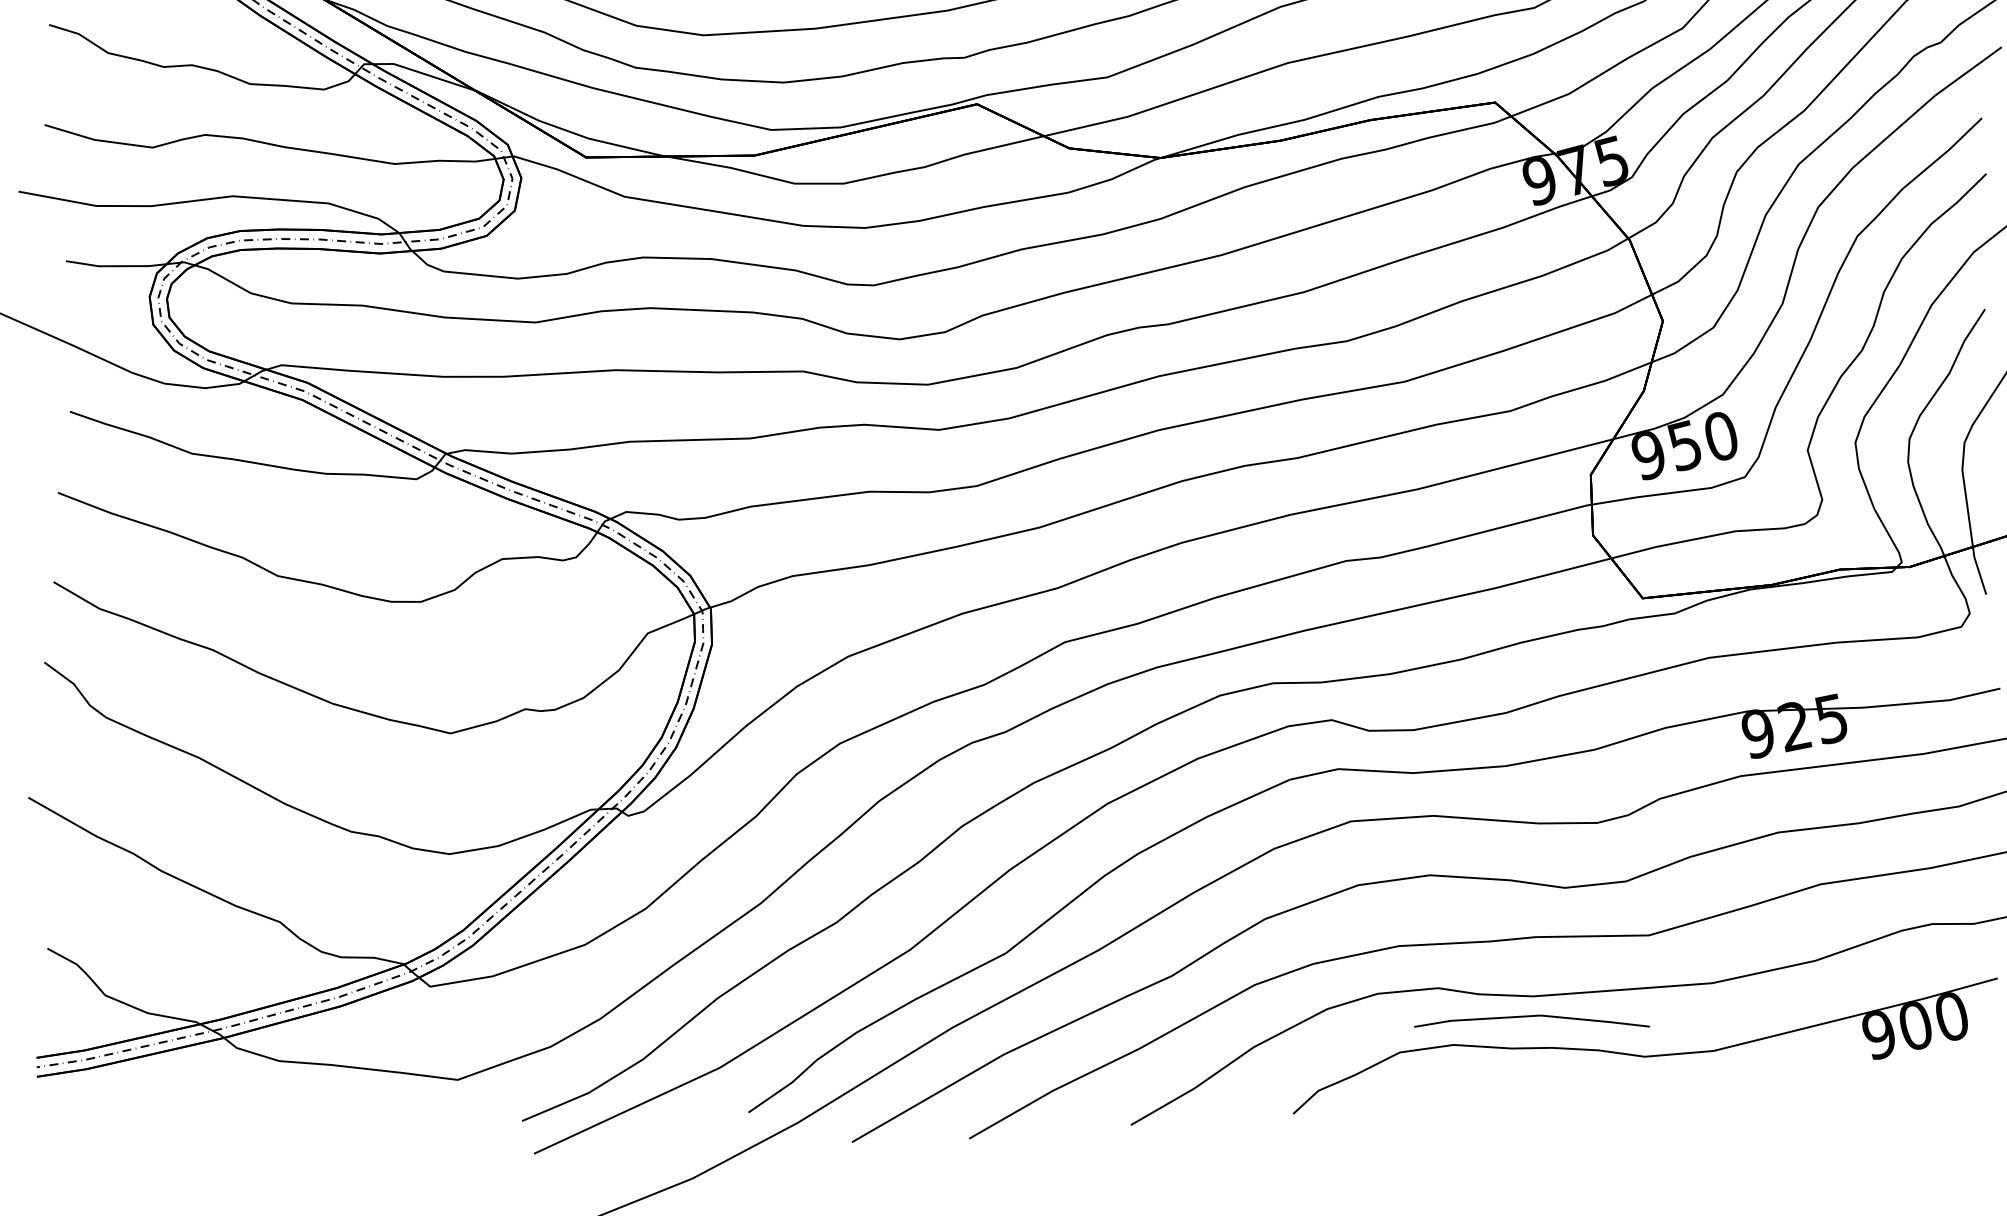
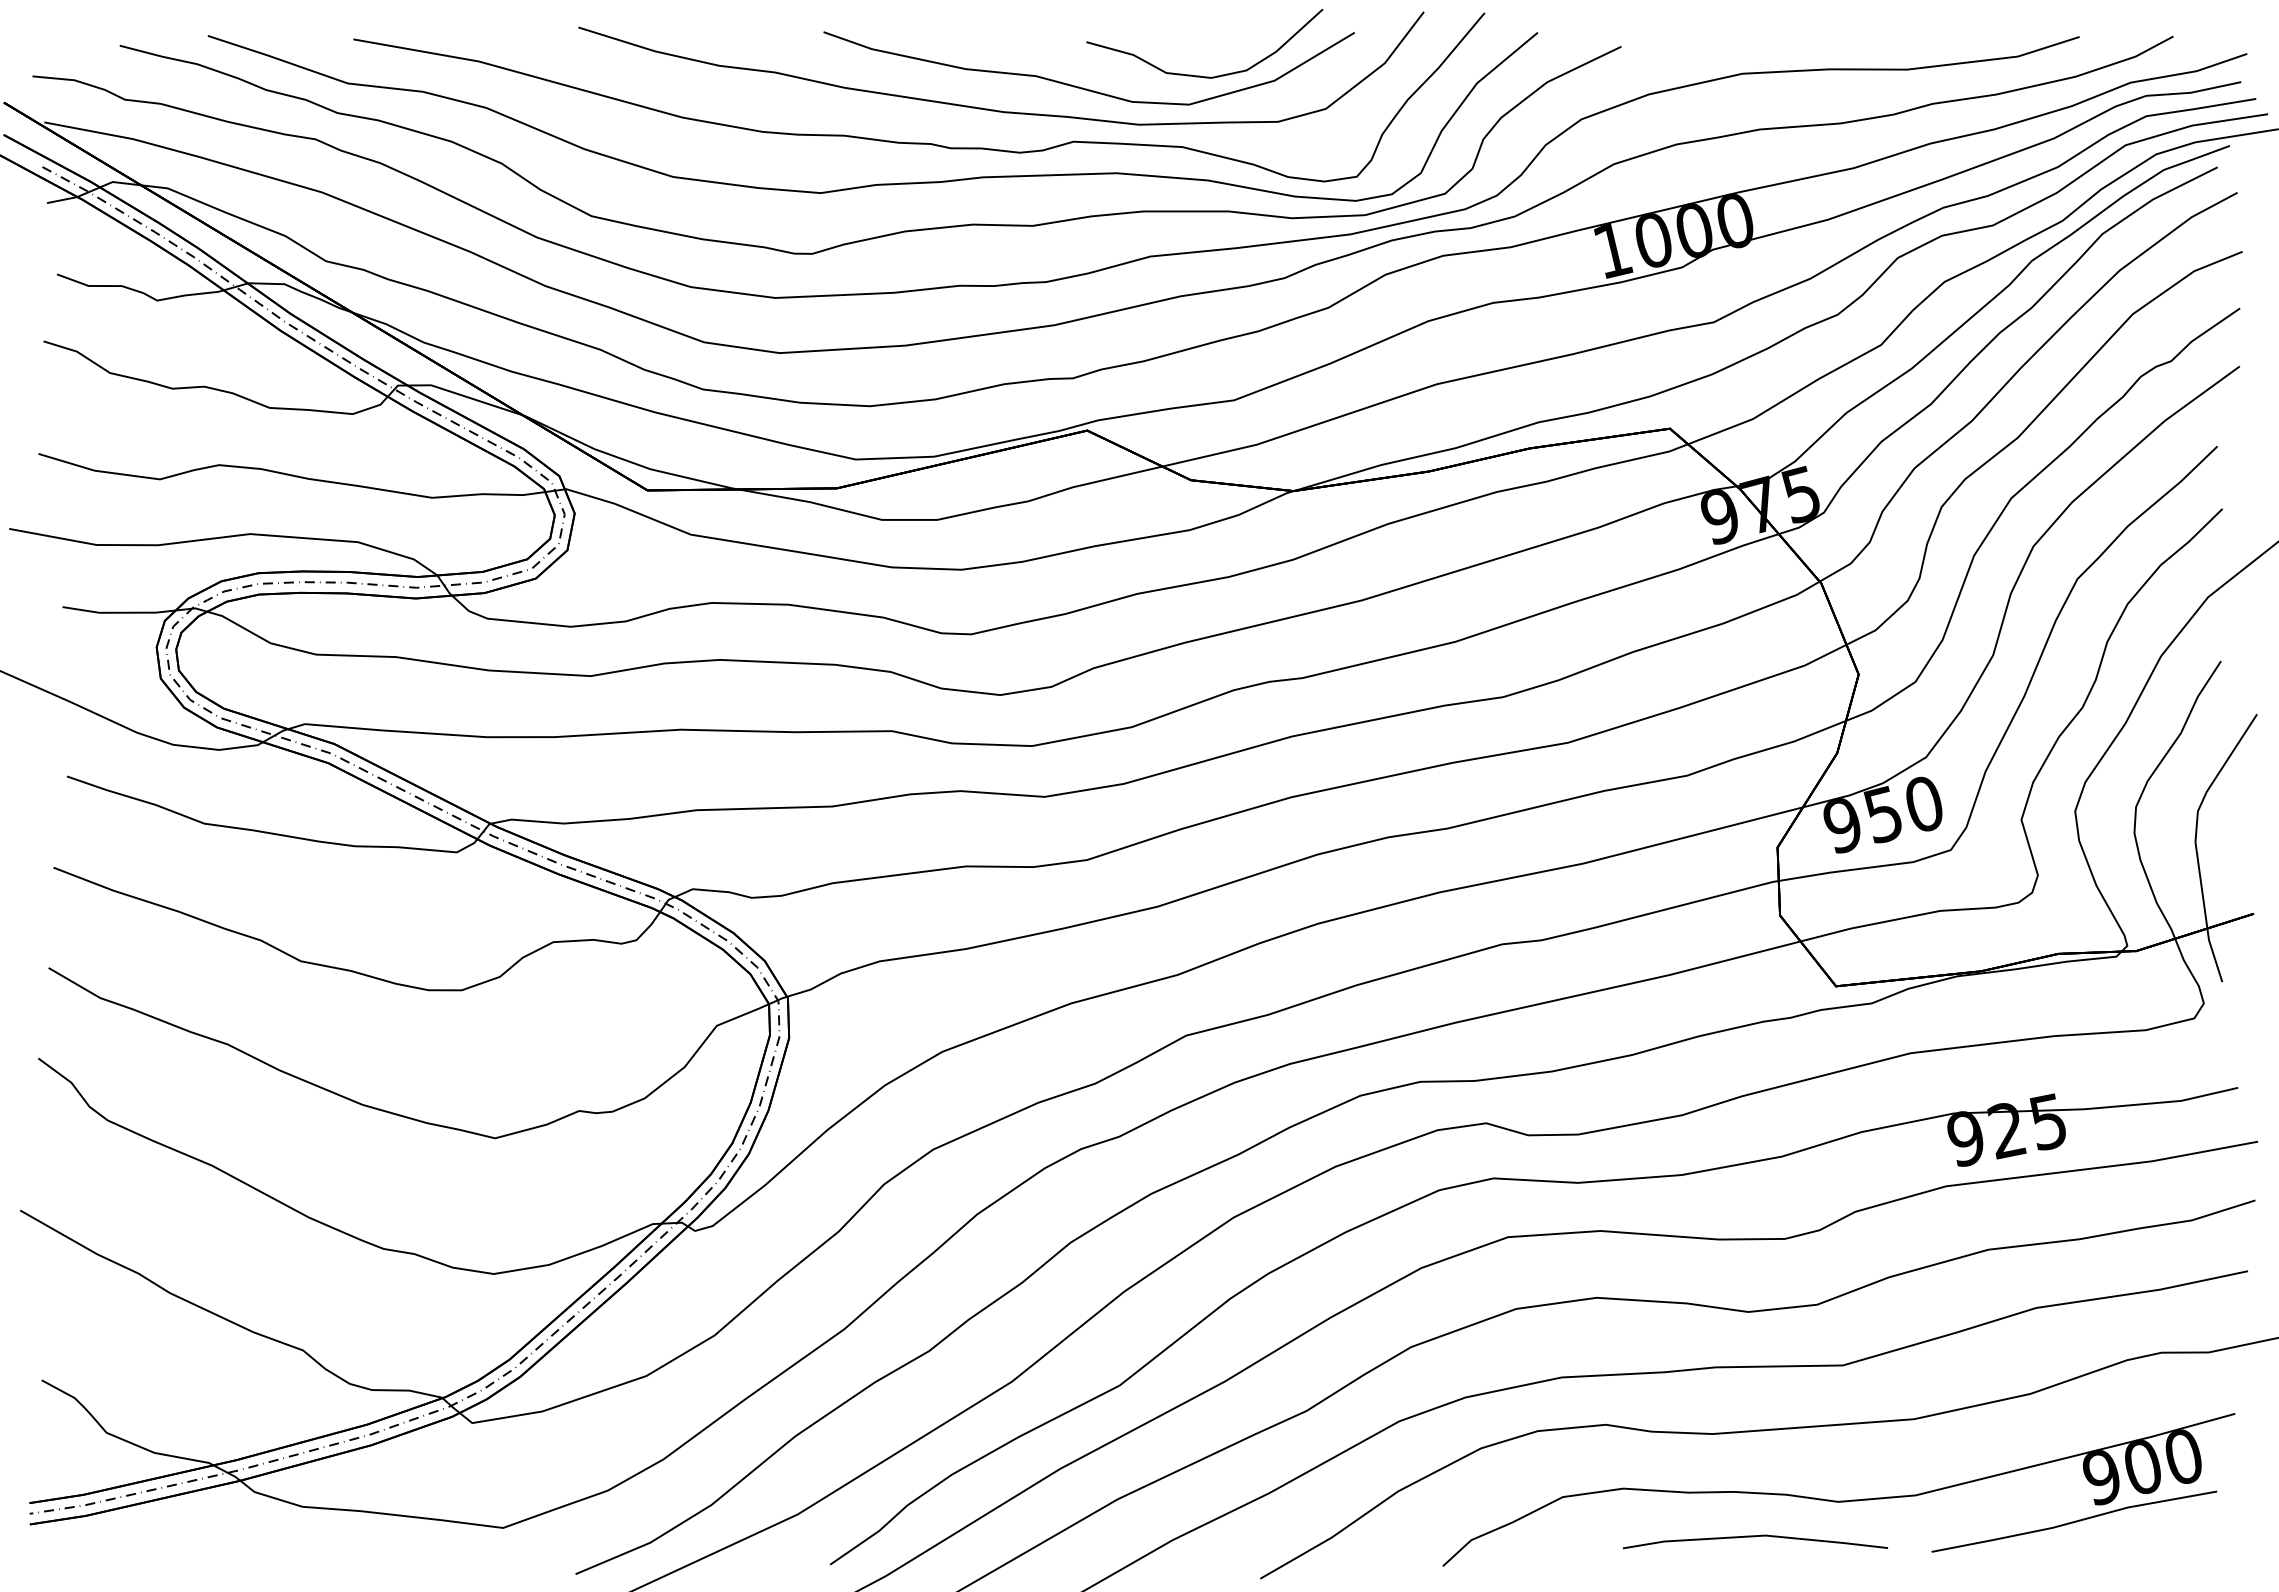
line: (1532, 1017) -> (1755, 1537), moved
line: (1854, 1074) -> (2074, 1521), added

